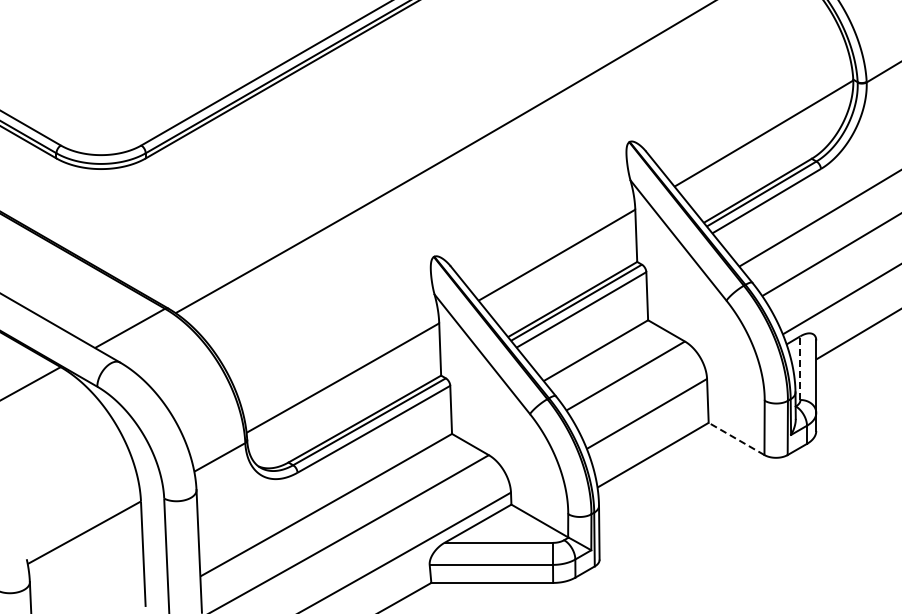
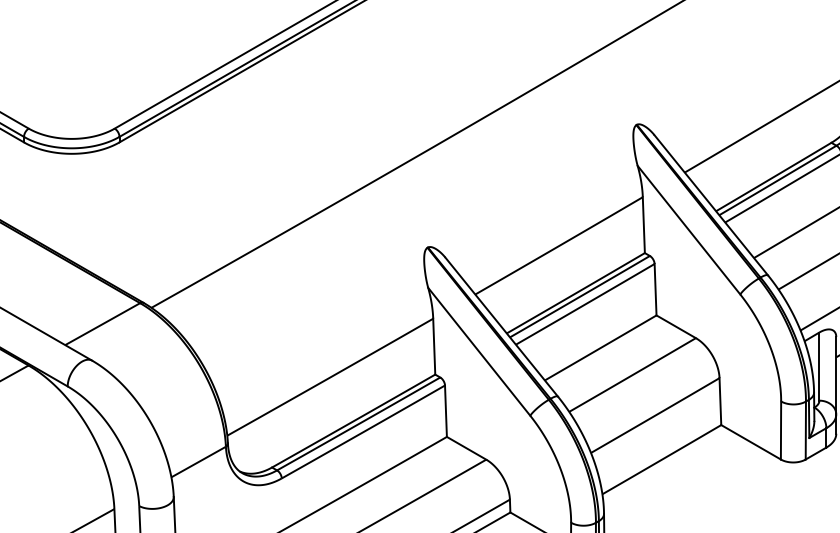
line: (800, 368) -> (819, 366), dashed -> solid
line: (736, 438) -> (750, 441), dashed -> solid

